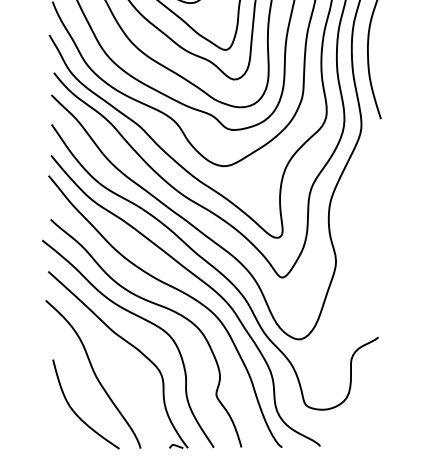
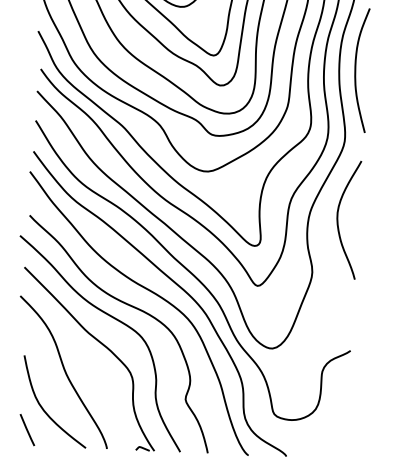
curve: (359, 206) -> (338, 219), added
line: (59, 433) -> (26, 429), added

